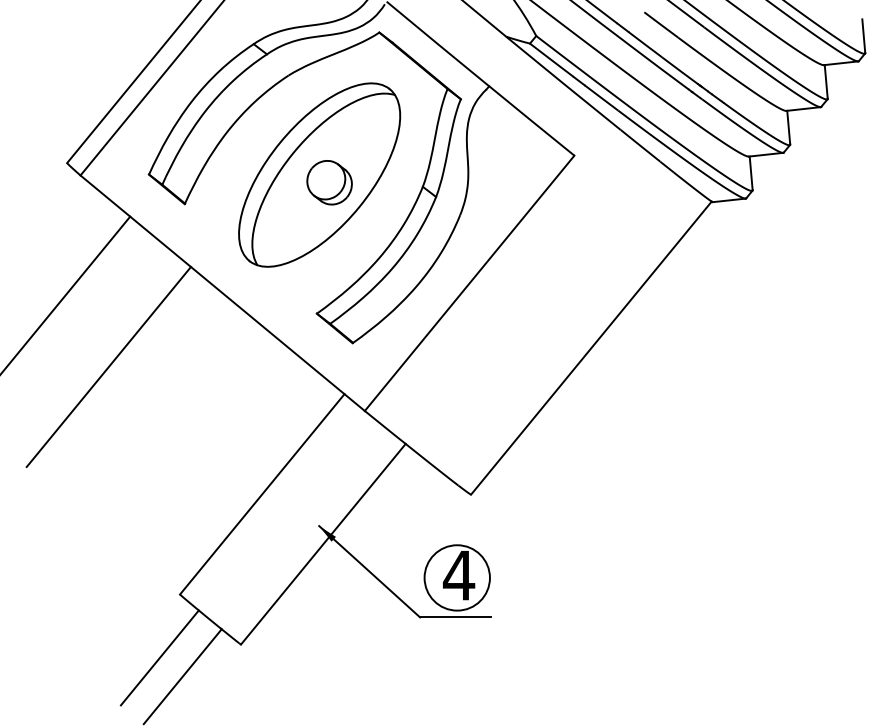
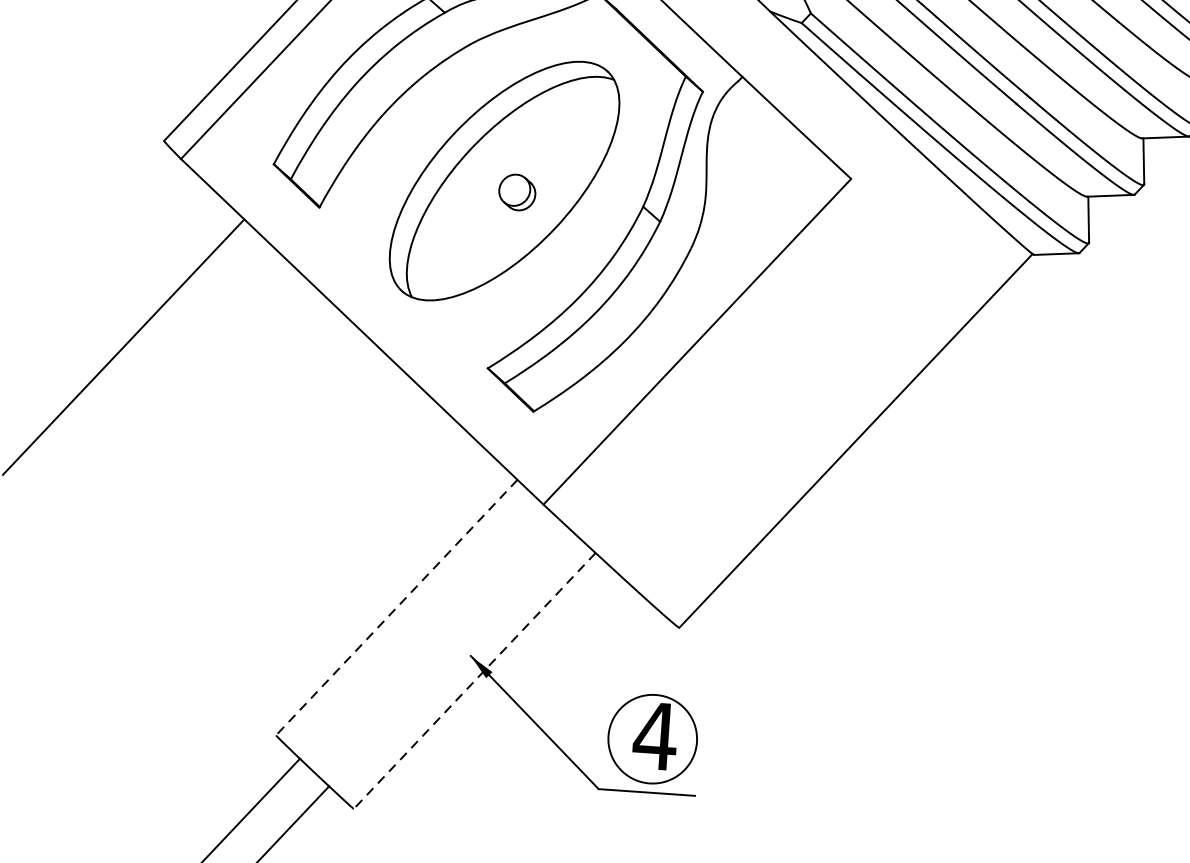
part: (329, 182) -> (517, 192), size x0.6
line: (108, 366) -> (200, 420), removed
line: (262, 494) -> (397, 607), solid -> dashed
line: (323, 544) -> (474, 681), solid -> dashed

